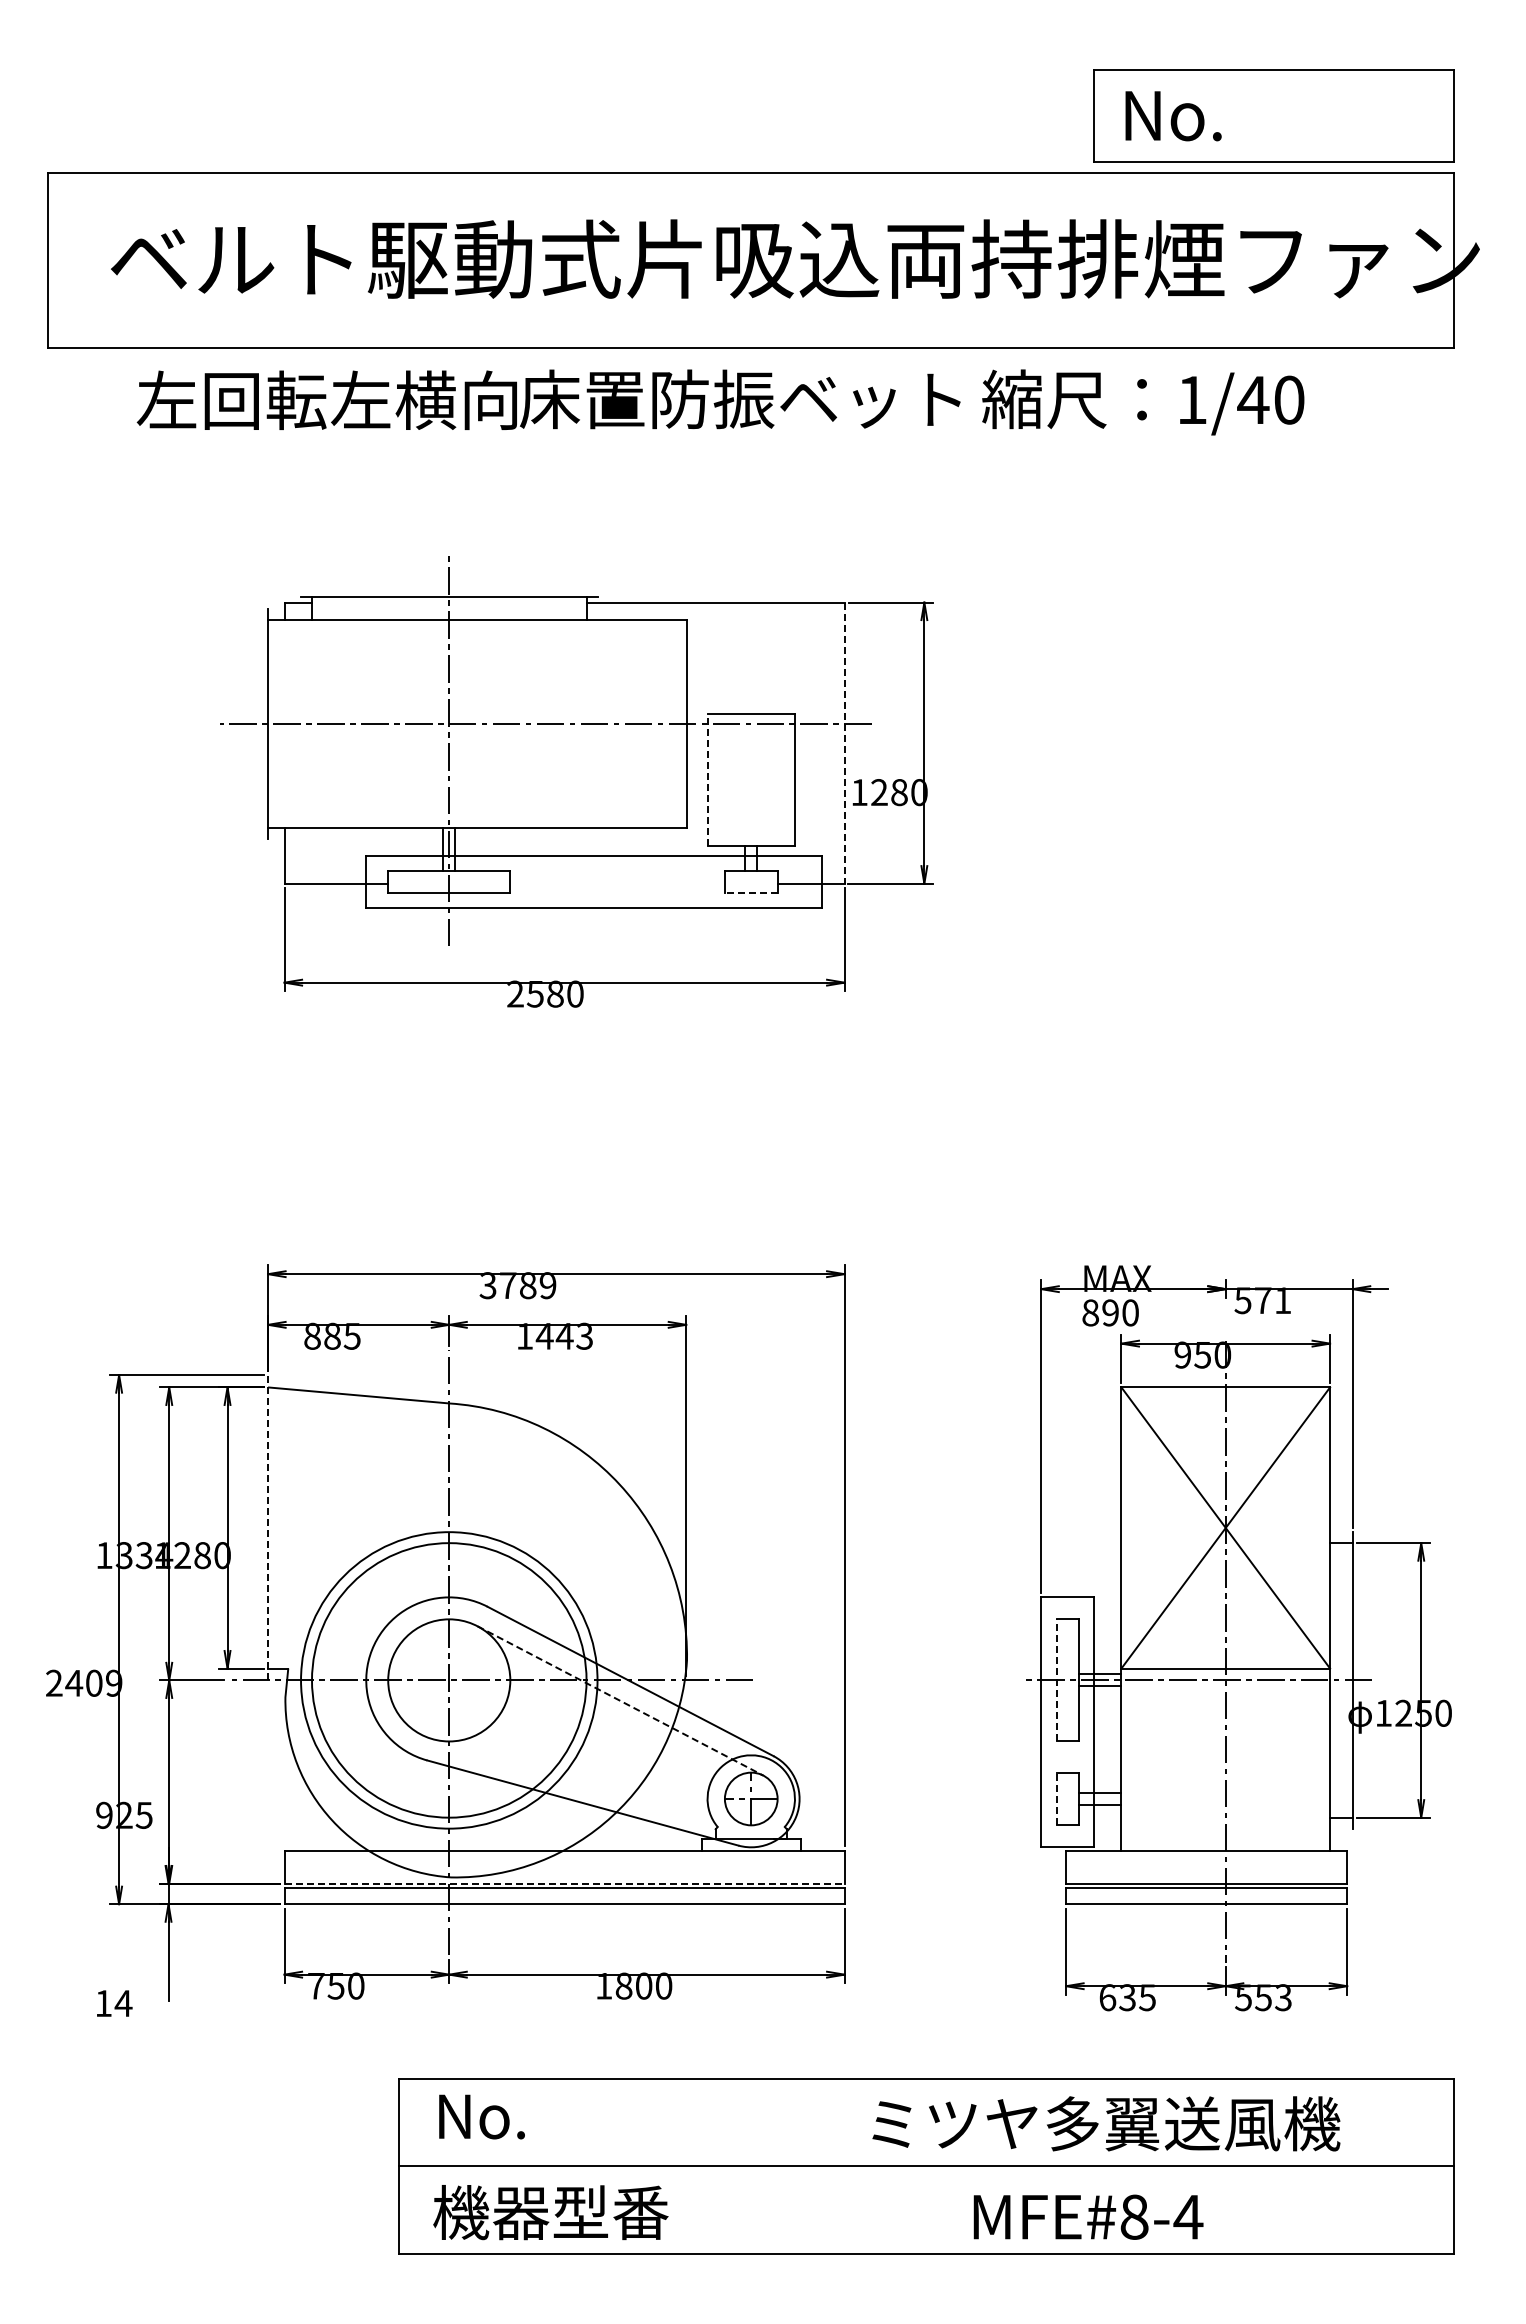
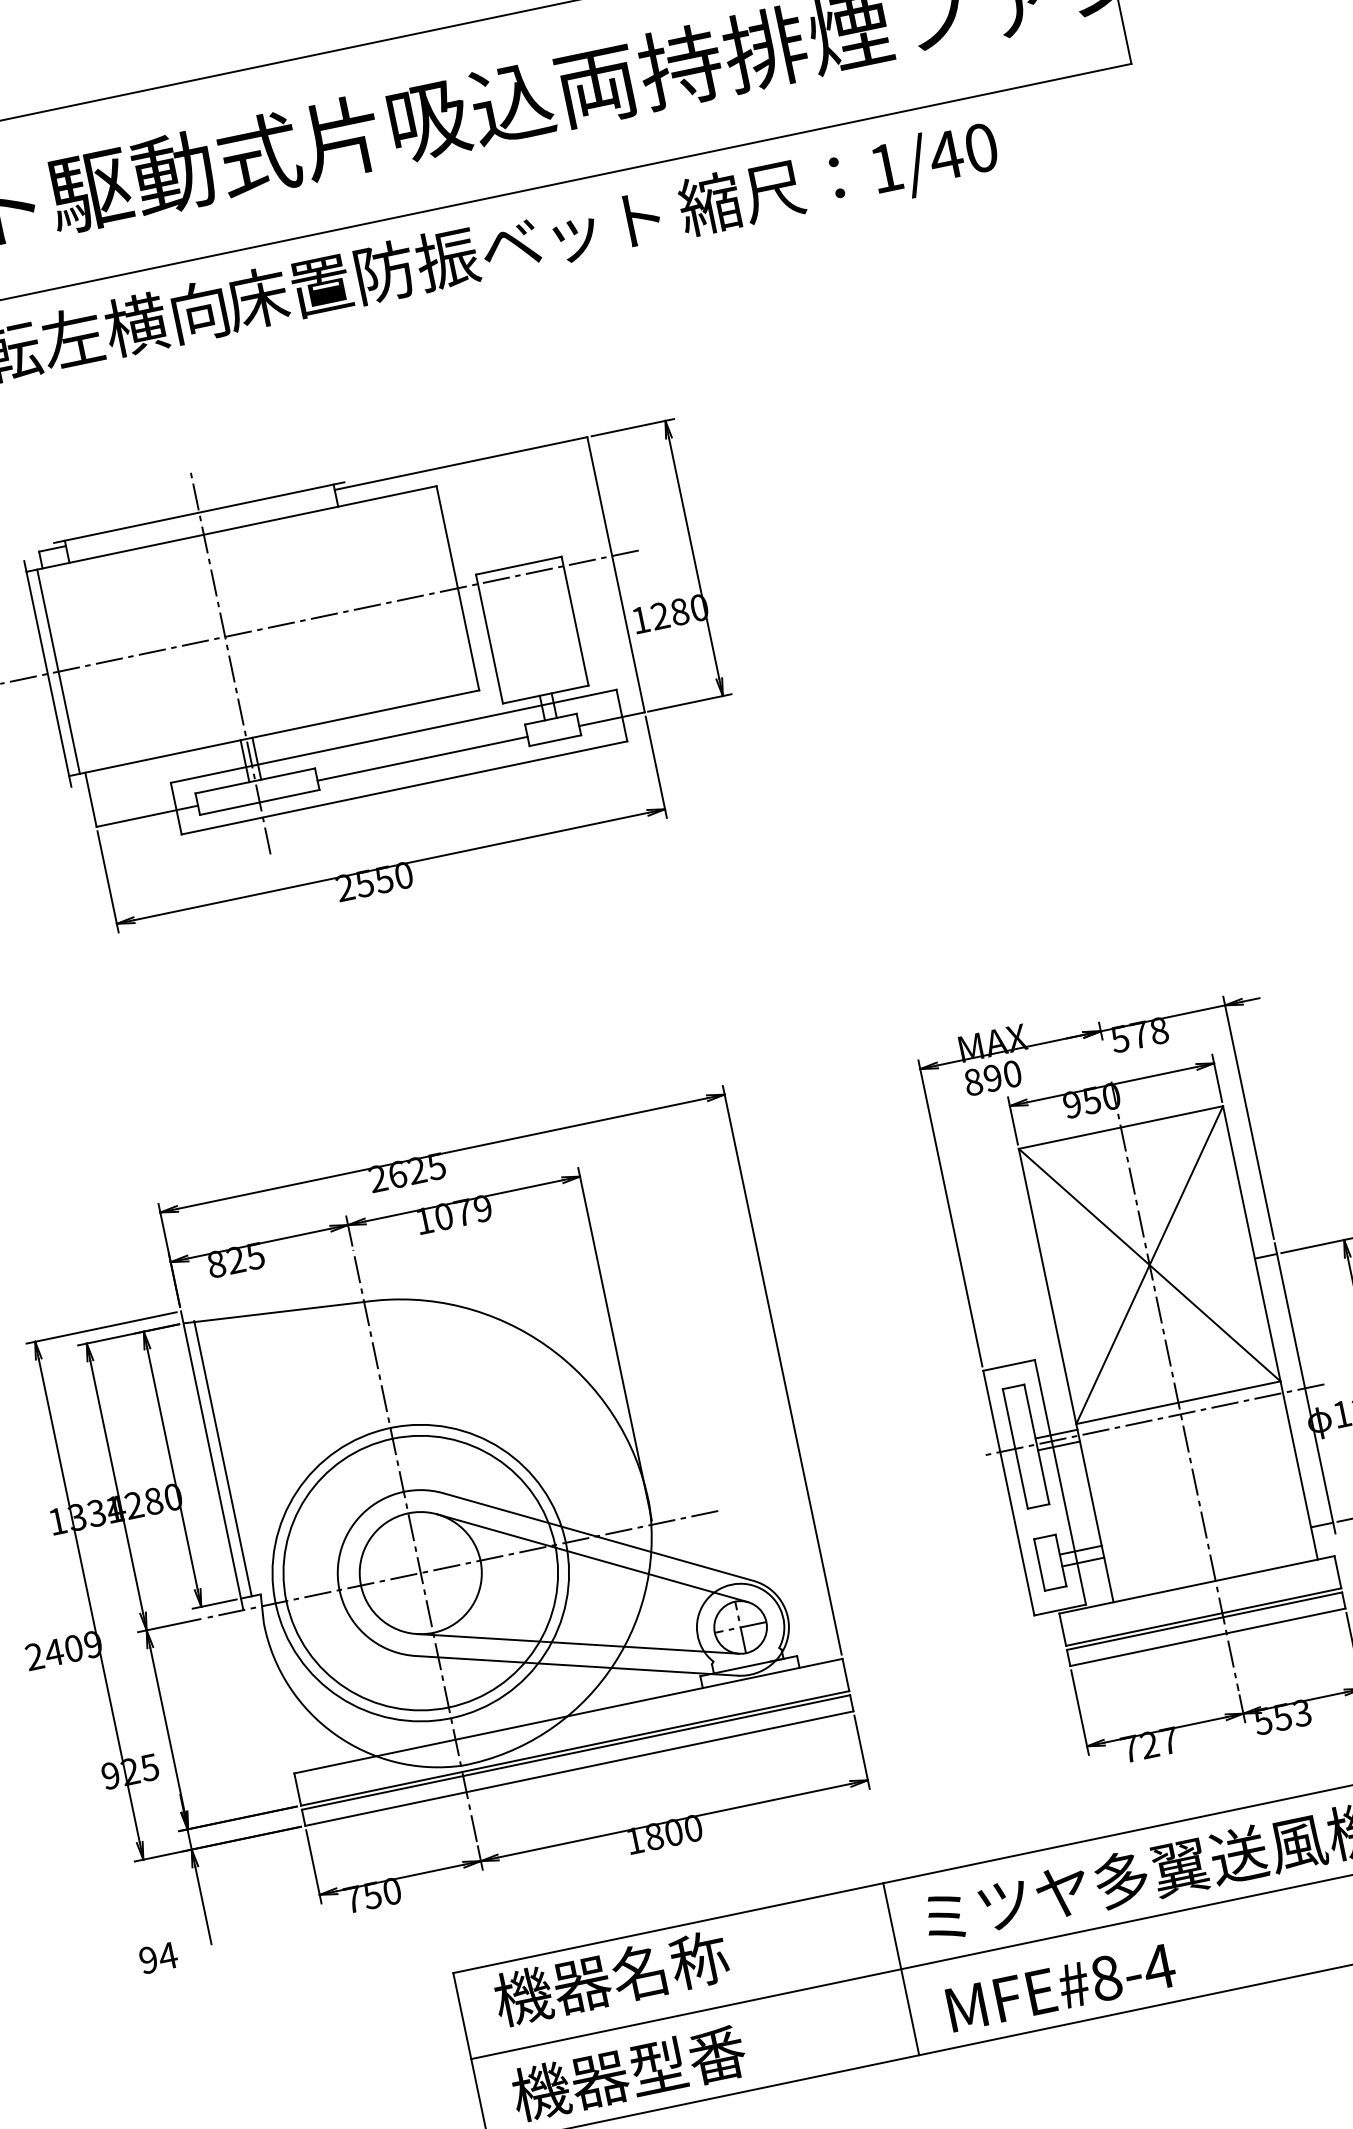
line: (279, 723) -> (58, 671), added
line: (844, 743) -> (616, 575), dashed -> solid
line: (707, 780) -> (489, 639), dashed -> solid
line: (617, 883) -> (422, 758), added
line: (750, 893) -> (554, 741), dashed -> solid
text: (554, 993) -> (383, 879), 2580 -> 2550
text: (517, 1285) -> (406, 1172), 3789 -> 2625
text: (1282, 1300) -> (1158, 1030), 571 -> 578
text: (332, 1335) -> (235, 1259), 885 -> 825
text: (563, 1335) -> (462, 1212), 1443 -> 1079
line: (268, 1526) -> (212, 1459), dashed -> solid
line: (279, 1527) -> (223, 1458), added
line: (1056, 1679) -> (1014, 1448), dashed -> solid
line: (620, 1701) -> (592, 1558), dashed -> solid
line: (588, 1781) -> (577, 1643), added
line: (1056, 1798) -> (1039, 1564), dashed -> solid
line: (565, 1883) -> (576, 1748), dashed -> solid
text: (1127, 1997) -> (1149, 1744), 635 -> 727
text: (103, 2003) -> (148, 1960), 14 -> 94
text: (552, 2115) -> (610, 1977), No. -> 機器名称
line: (838, 2166) -> (901, 1969), added
text: (1088, 2216) -> (1061, 1986), moved

